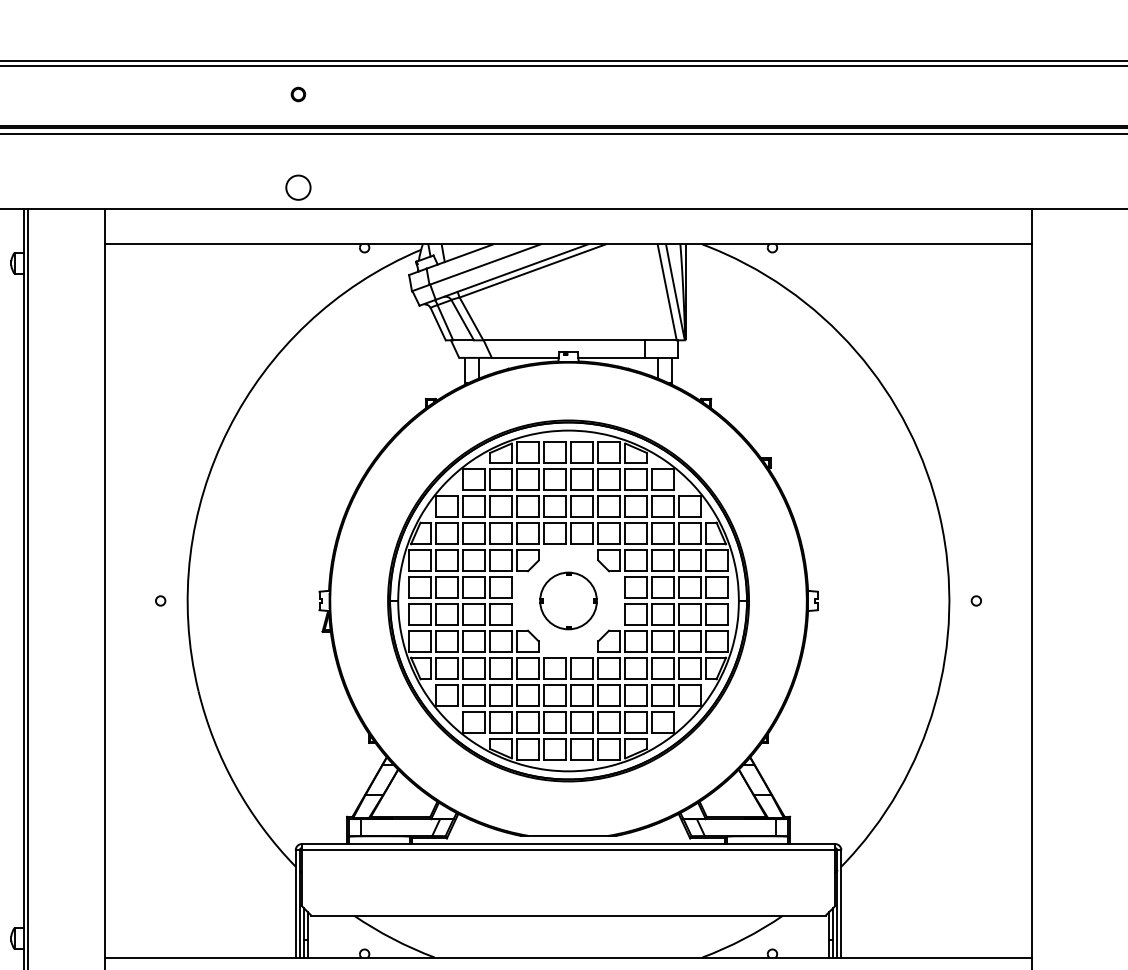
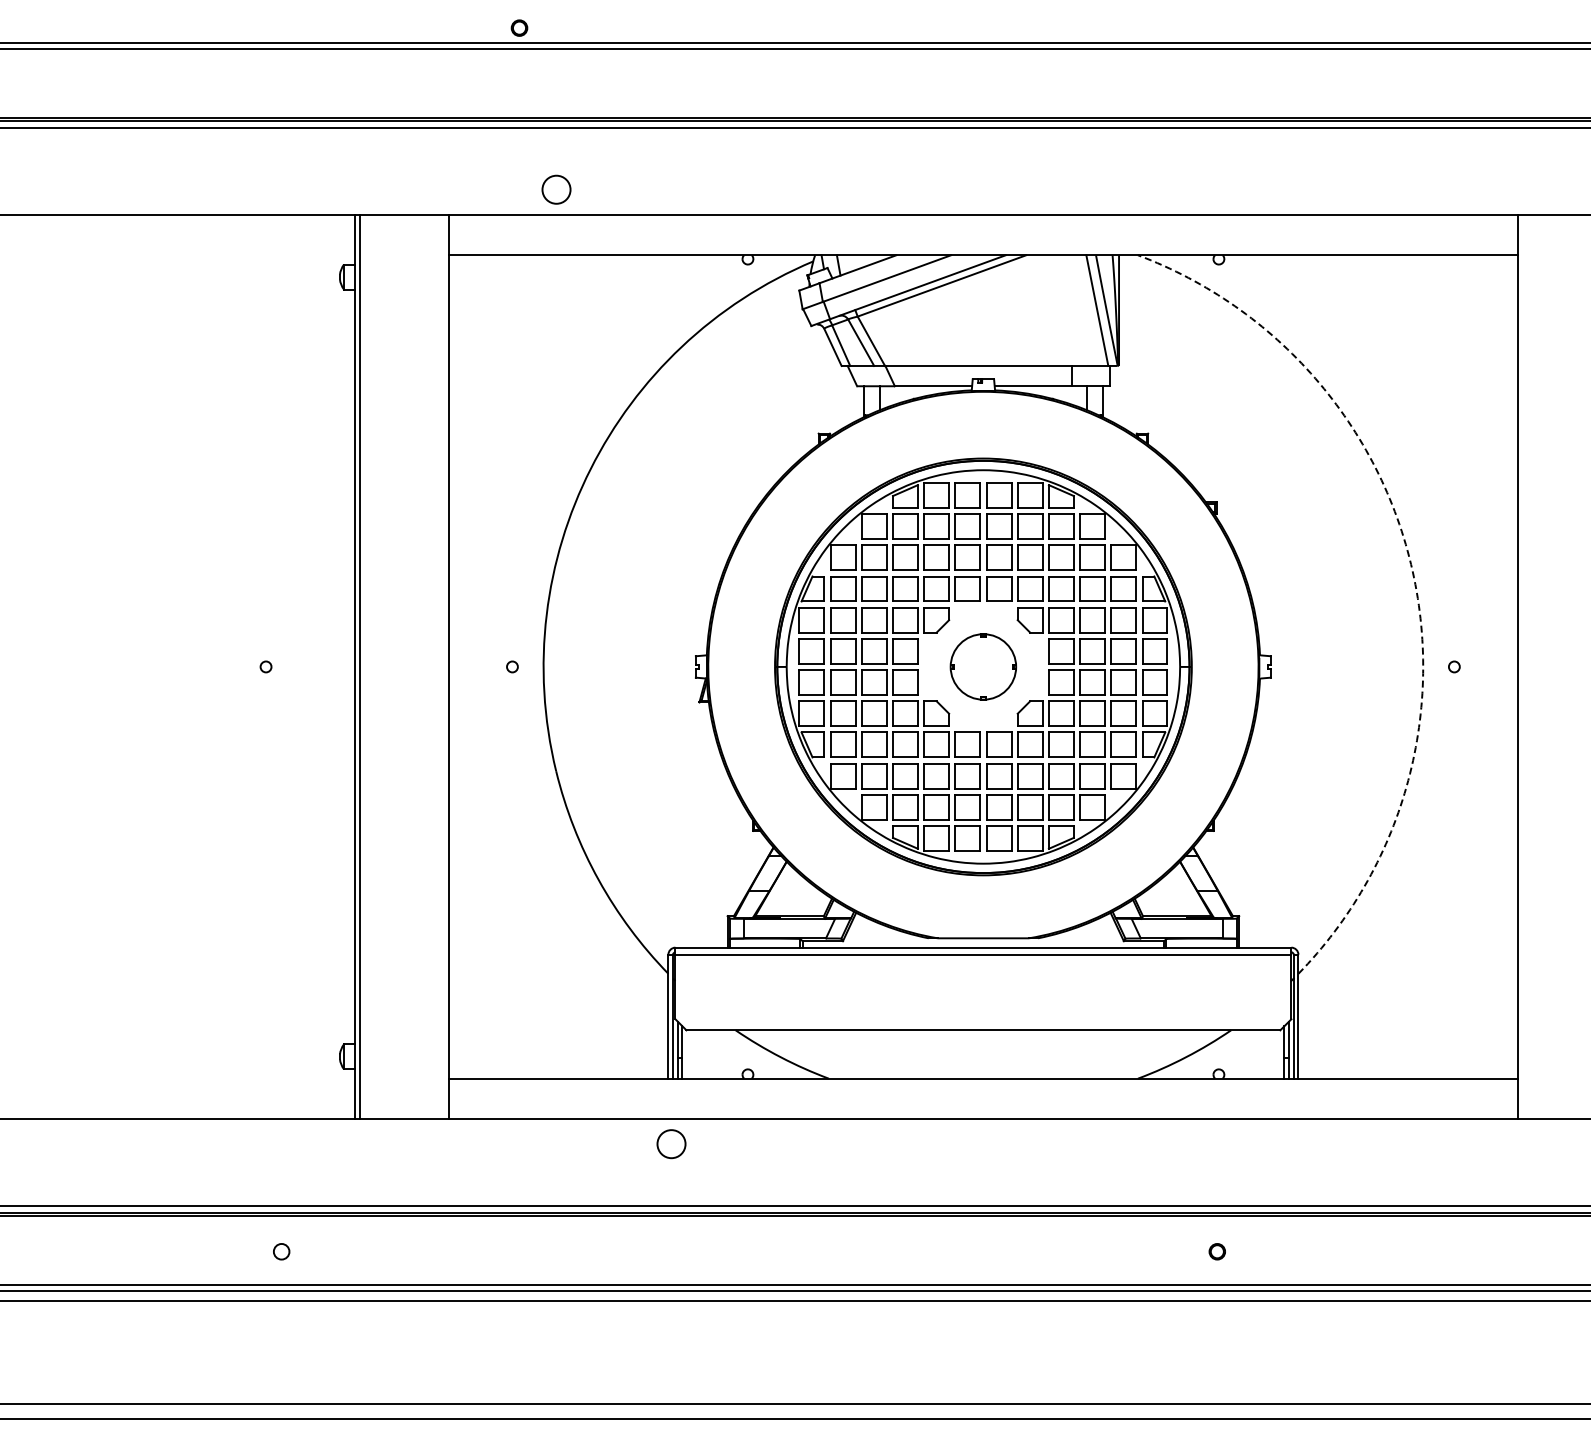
part: (298, 93) -> (519, 27), moved
circle: (298, 187) -> (556, 189), moved
arc: (940, 518) -> (1412, 571), solid -> dashed

